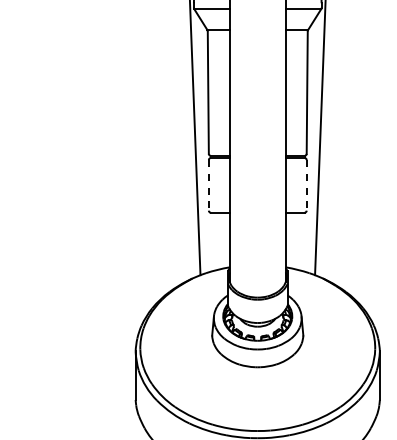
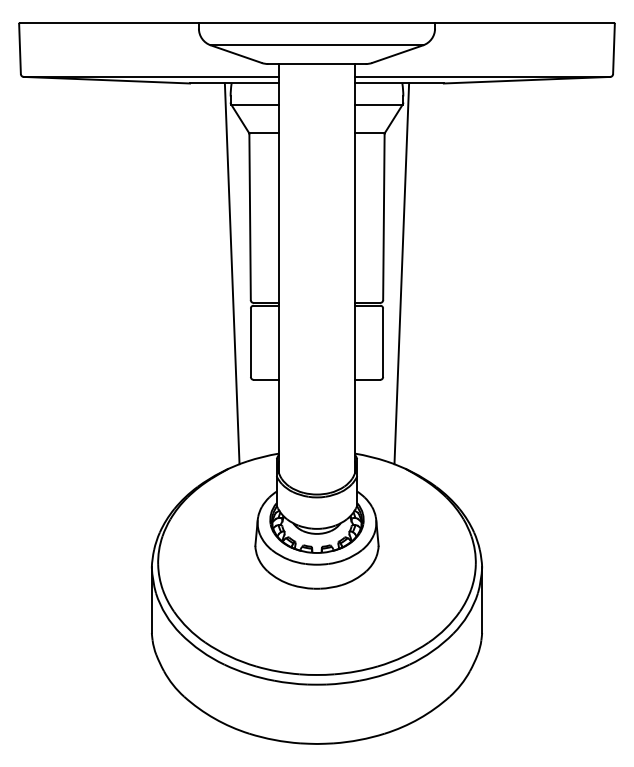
line: (208, 185) -> (250, 343), dashed -> solid
line: (306, 185) -> (383, 343), dashed -> solid

